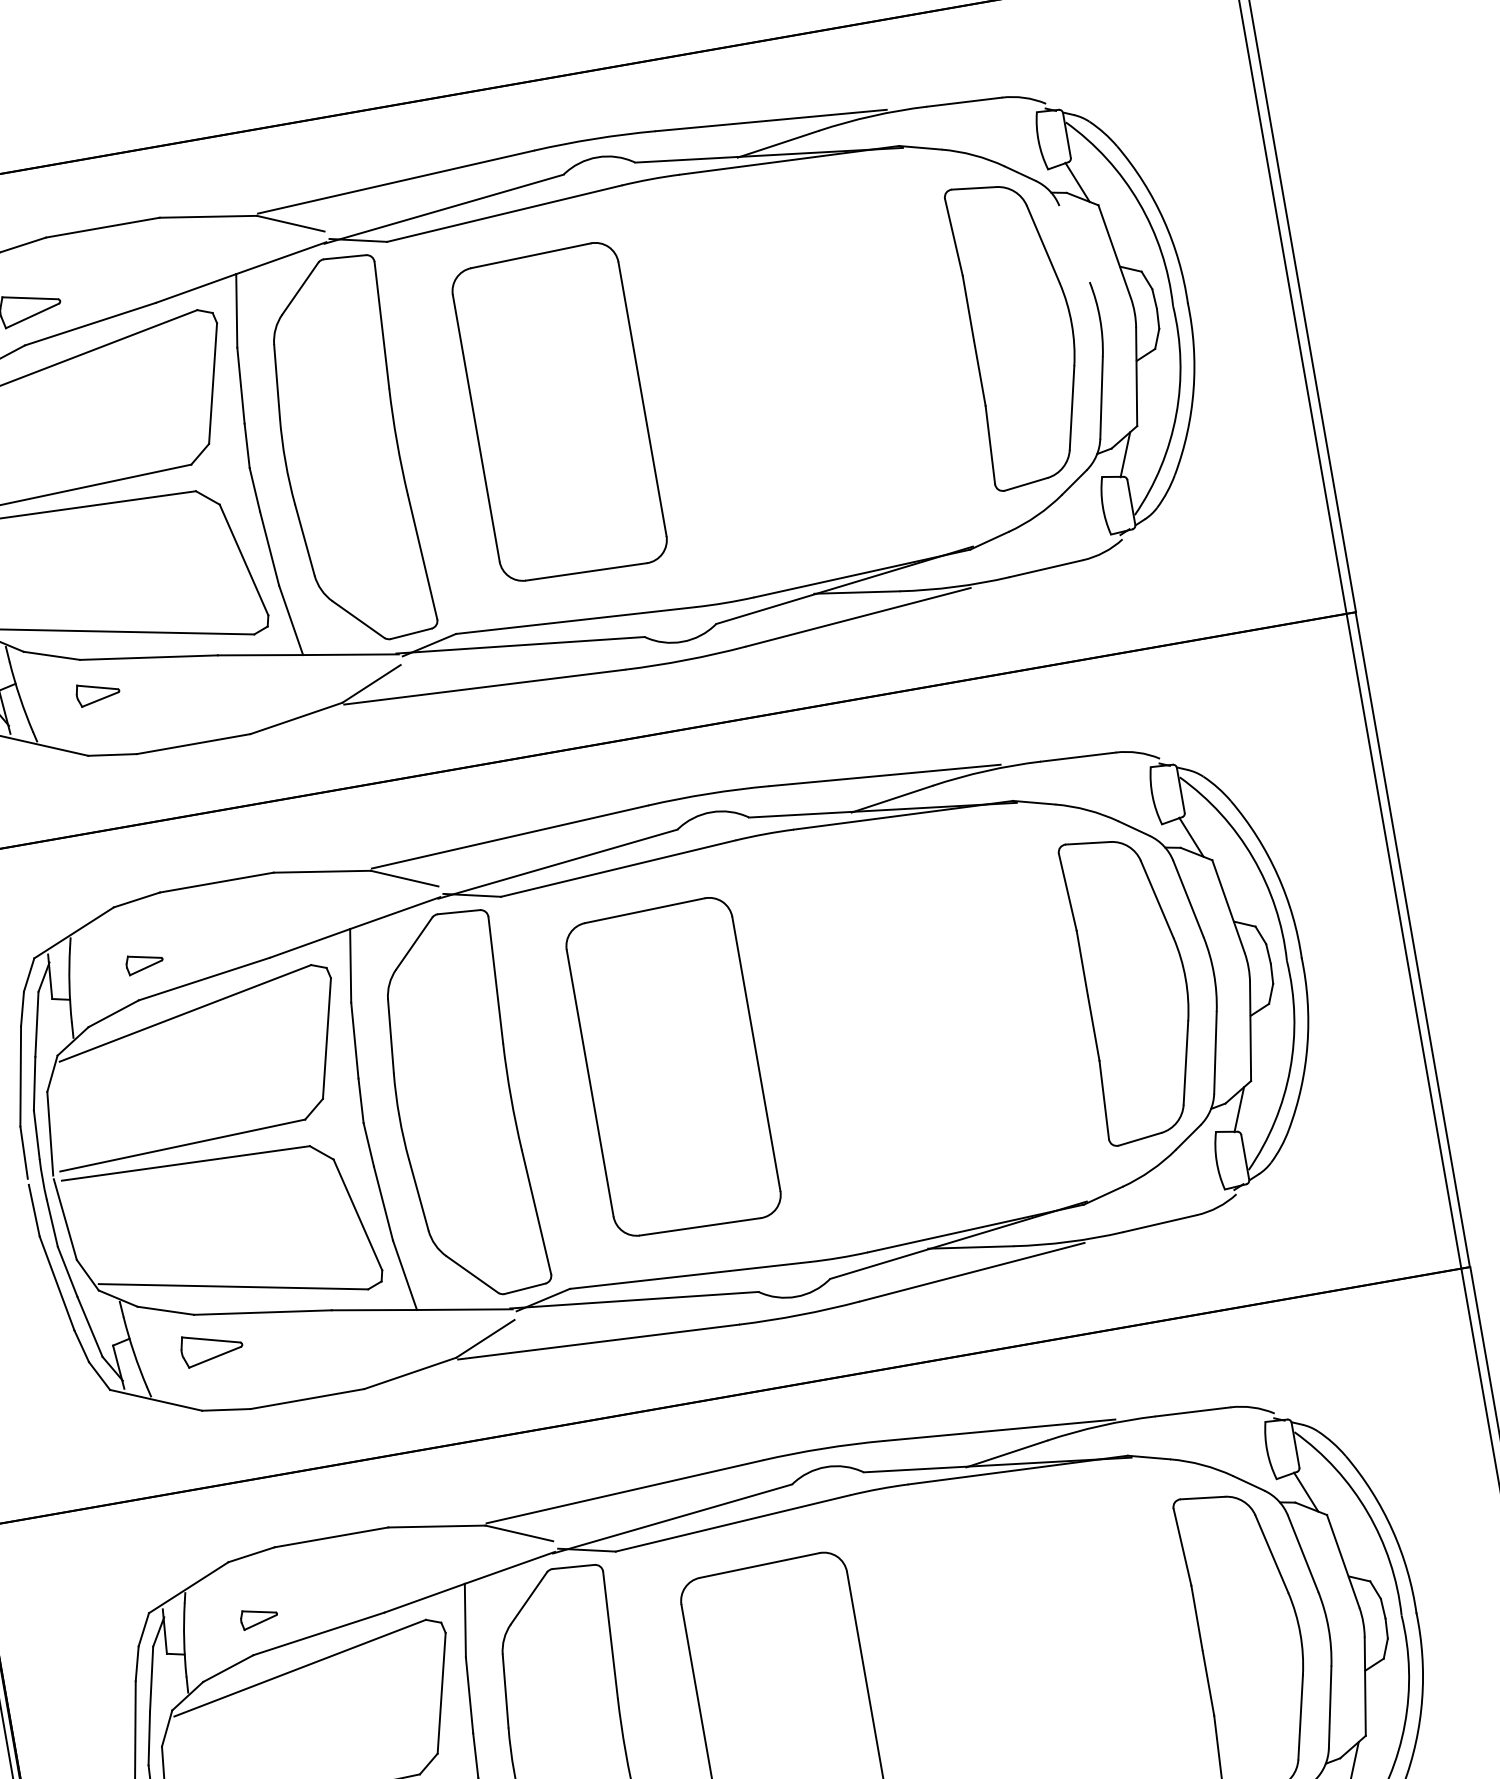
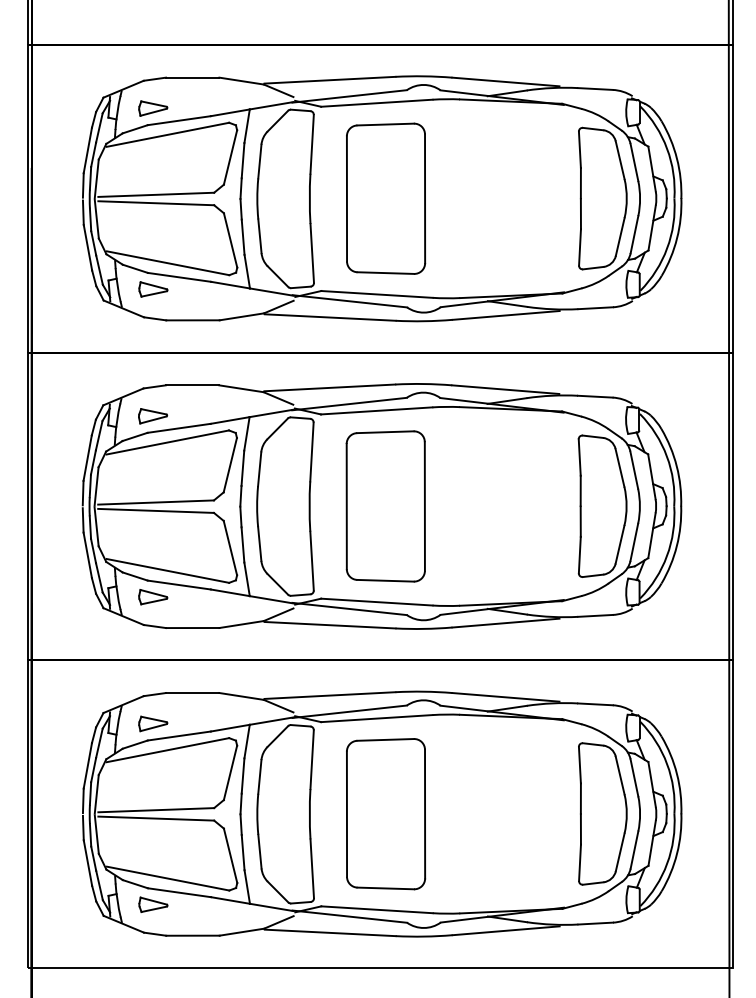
line: (1074, 244) -> (634, 162), added
part: (98, 693) -> (153, 289), size x1.43
part: (145, 963) -> (153, 416), size x1.67
part: (259, 1616) -> (153, 723), size x1.67

